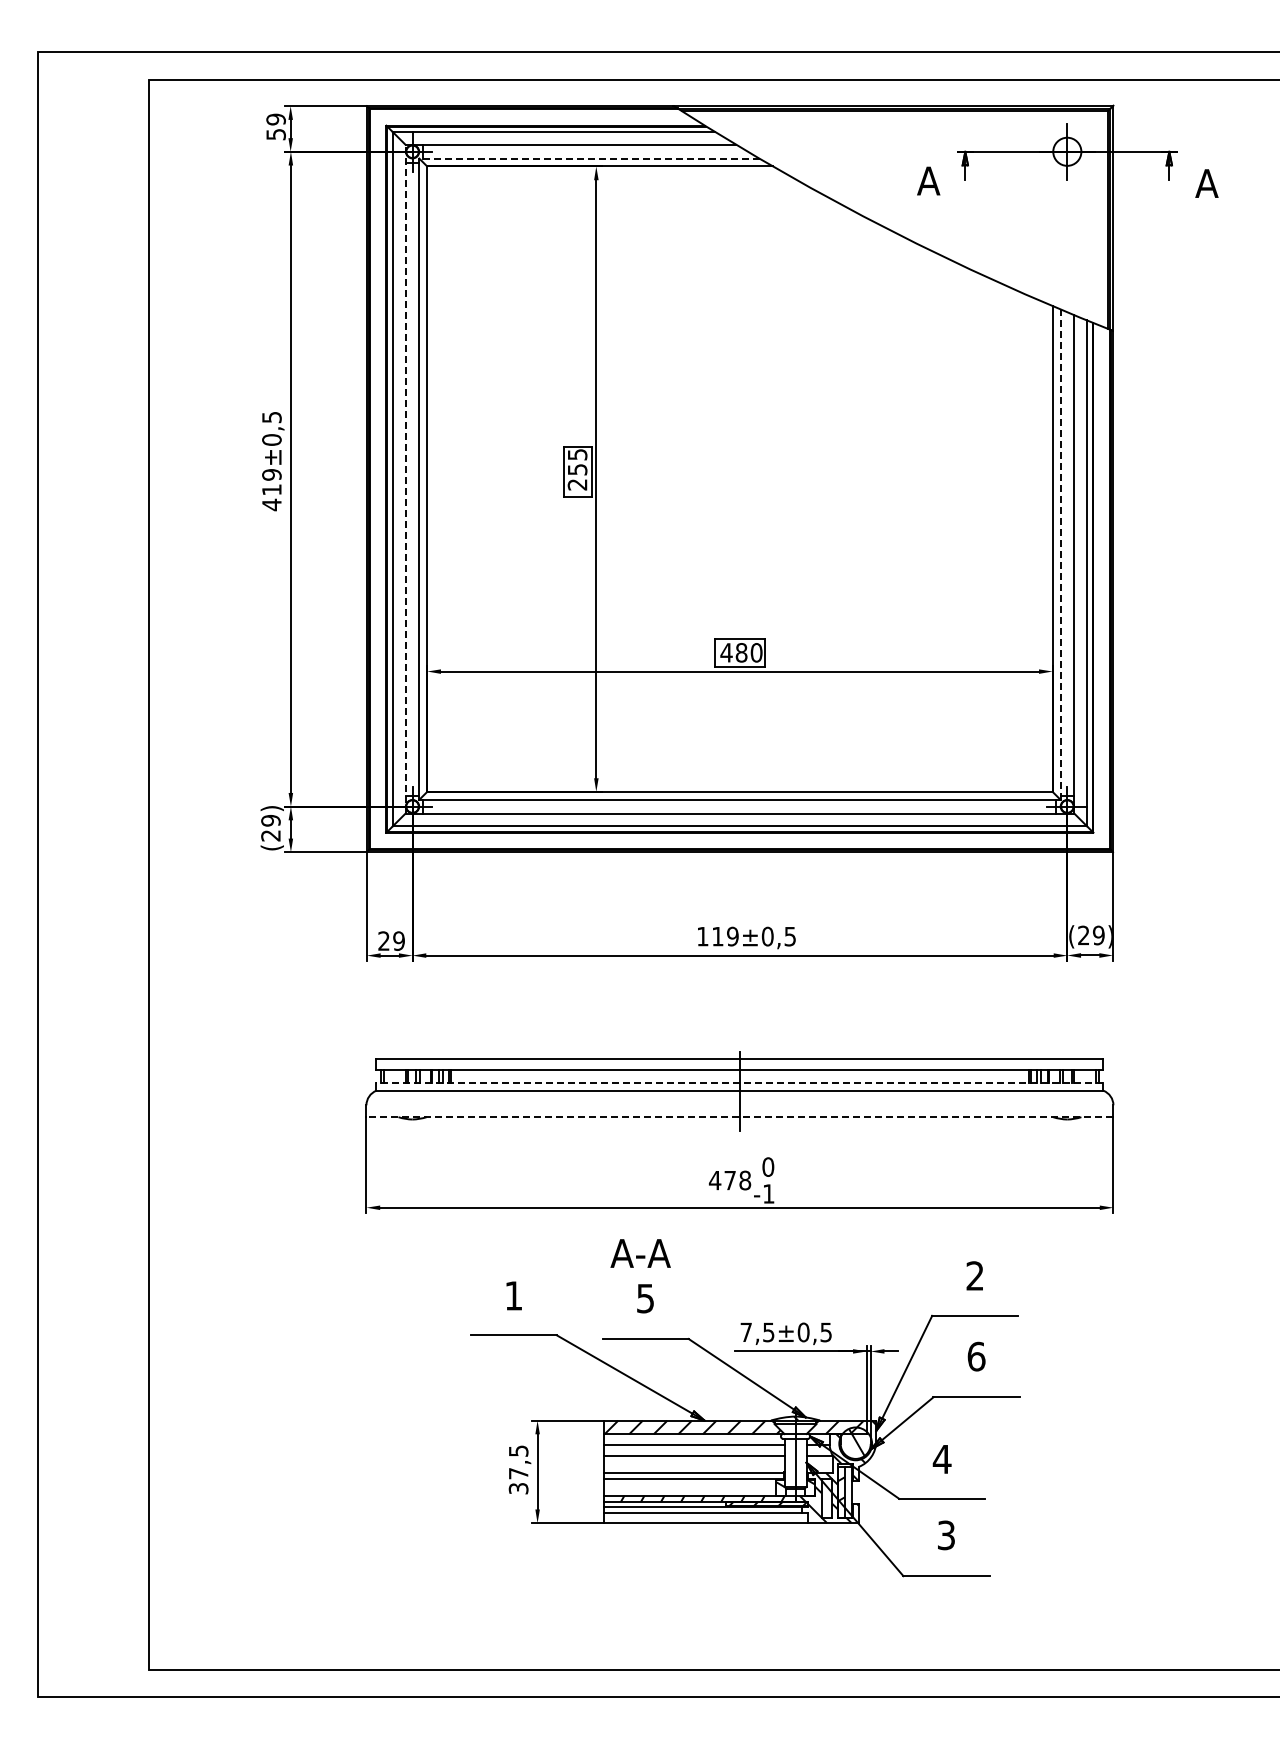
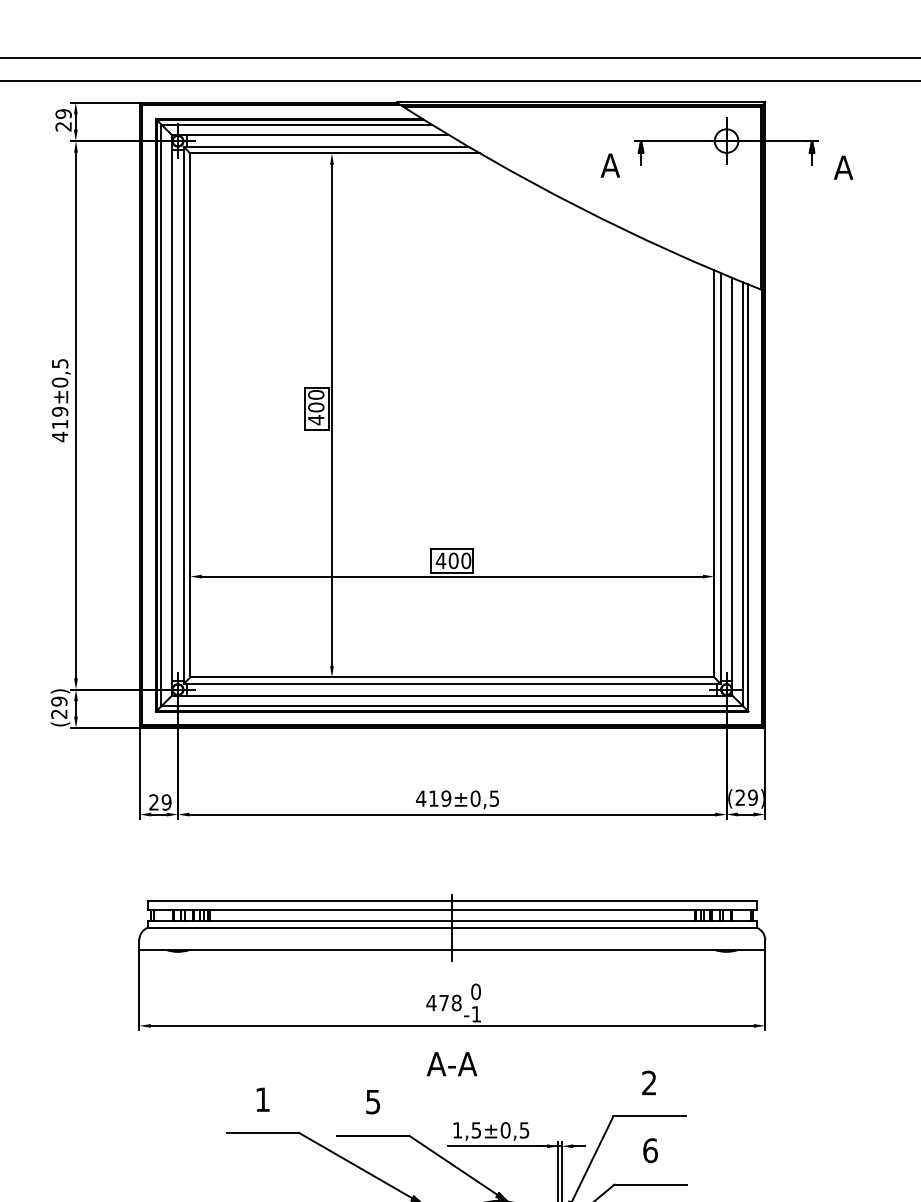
text: (275, 134) -> (63, 126), 59 -> 29
line: (588, 158) -> (325, 146), dashed -> solid
text: (577, 469) -> (316, 407), 255 -> 400
line: (405, 478) -> (172, 414), dashed -> solid
line: (1060, 554) -> (720, 478), dashed -> solid
text: (741, 652) -> (453, 560), 480 -> 400
text: (702, 936) -> (420, 798), 119 -> 419
line: (739, 1082) -> (451, 920), dashed -> solid
line: (739, 1117) -> (451, 950), dashed -> solid
text: (640, 1253) -> (451, 1064), moved
text: (745, 1331) -> (456, 1129), 7,5 -> 1,5

